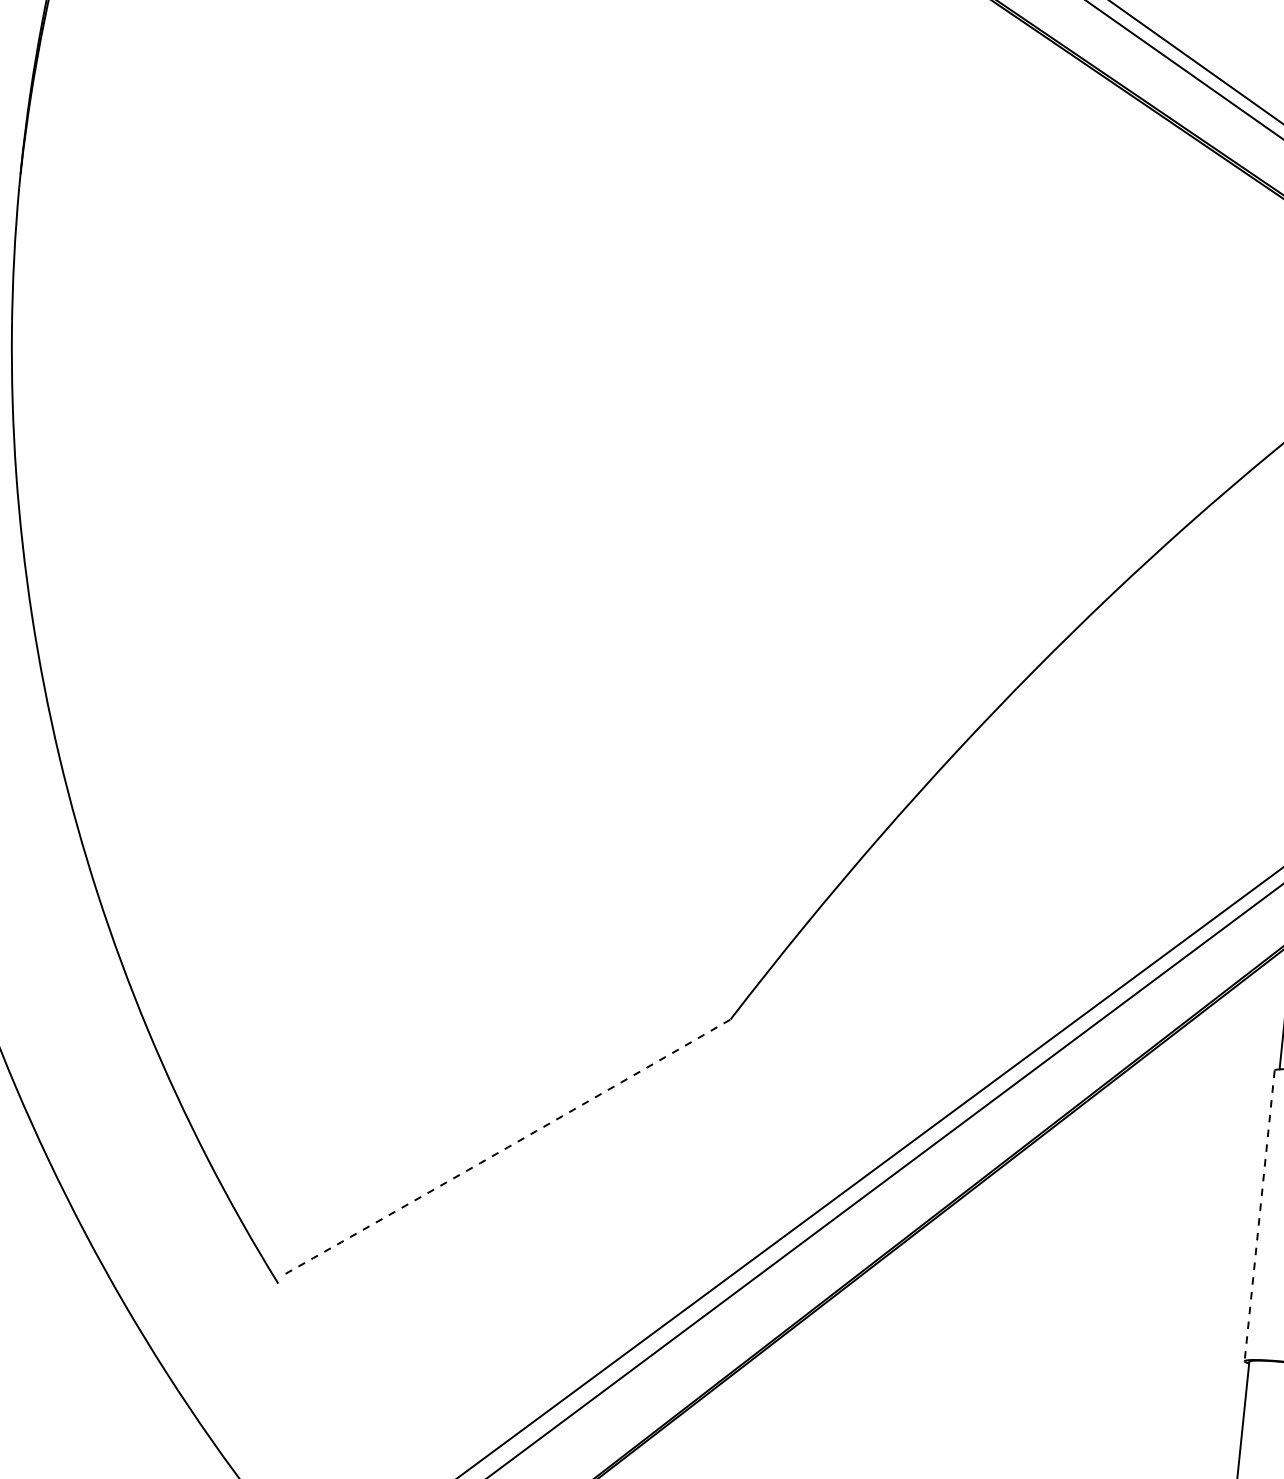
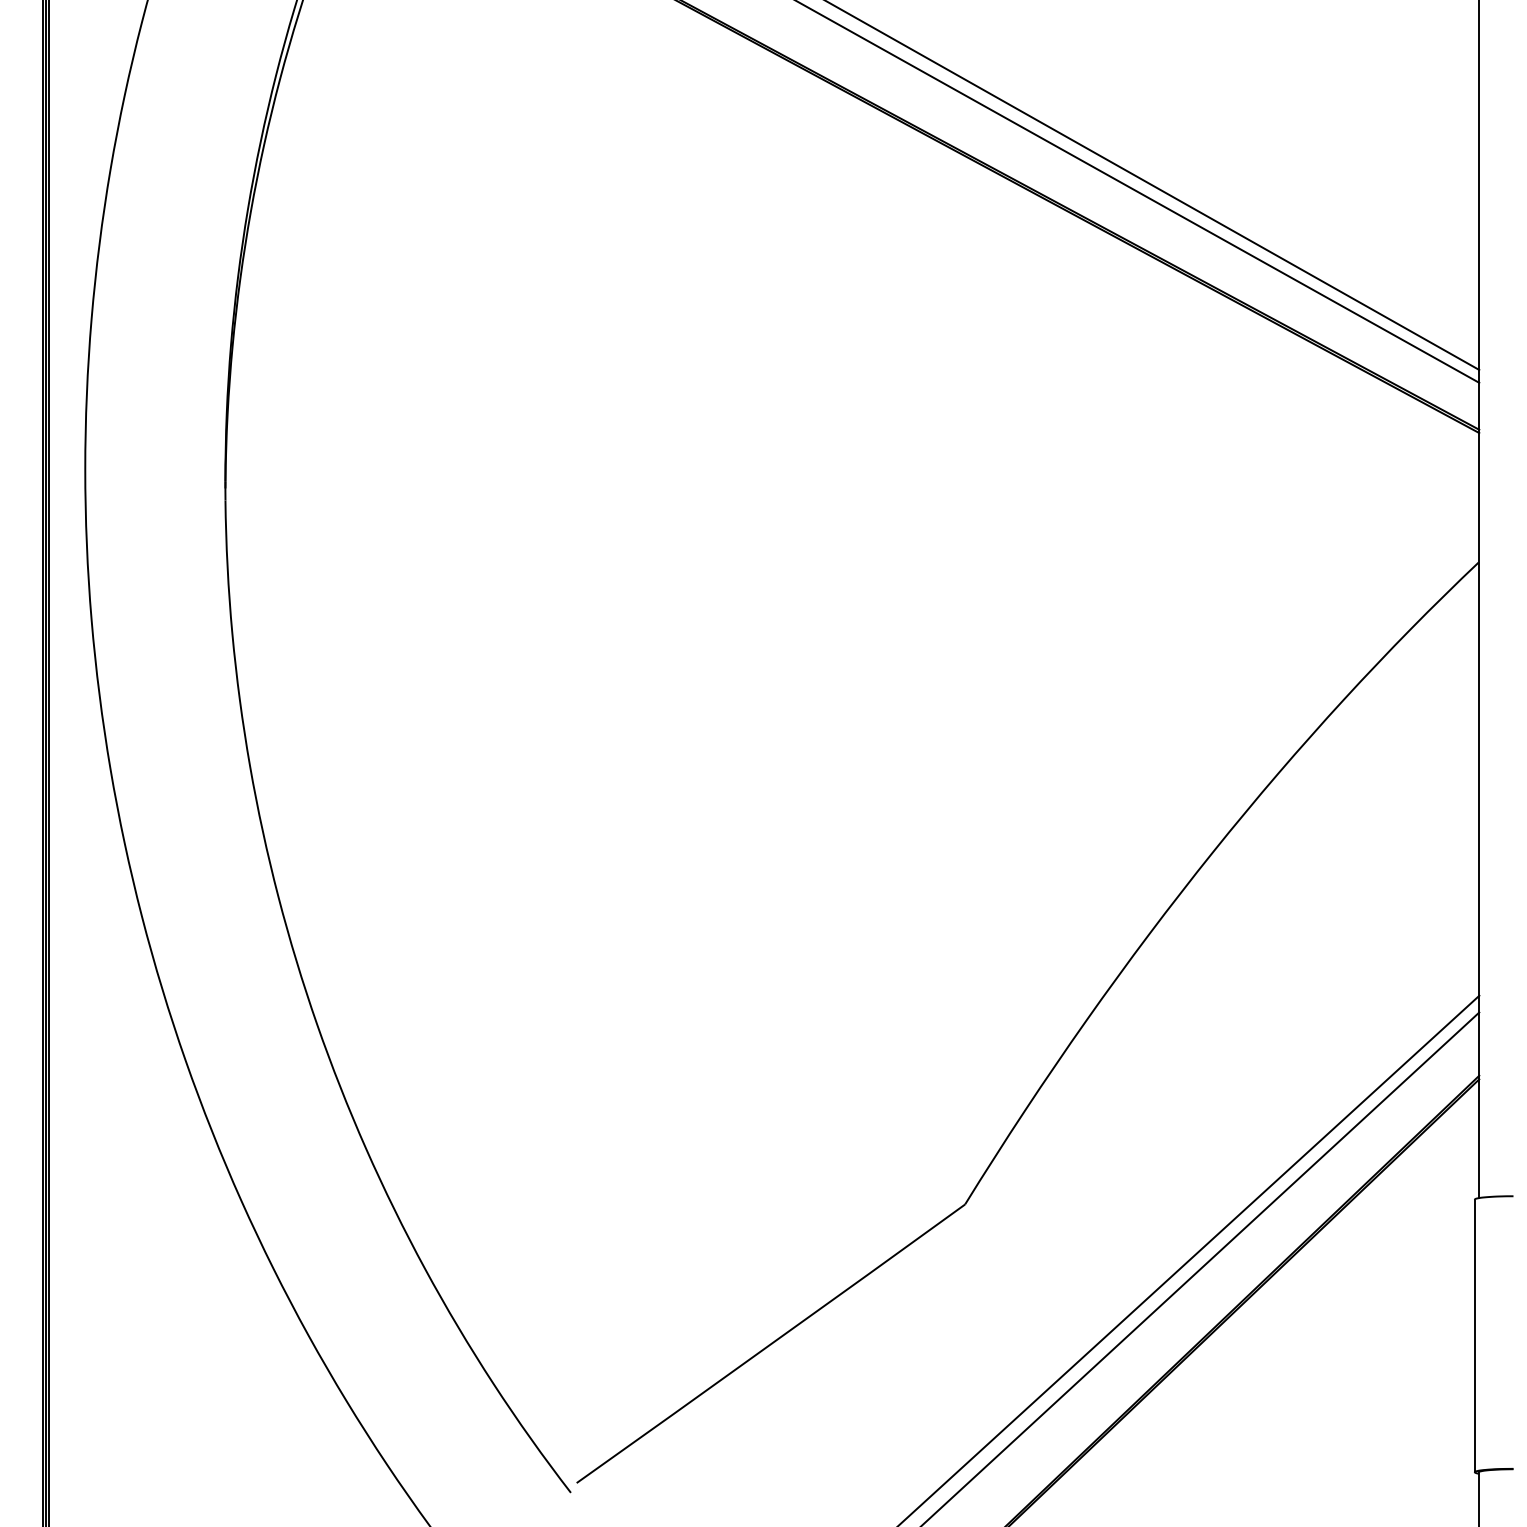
arc: (508, 1147) -> (771, 1344), dashed -> solid
line: (1259, 1216) -> (1474, 1336), dashed -> solid

